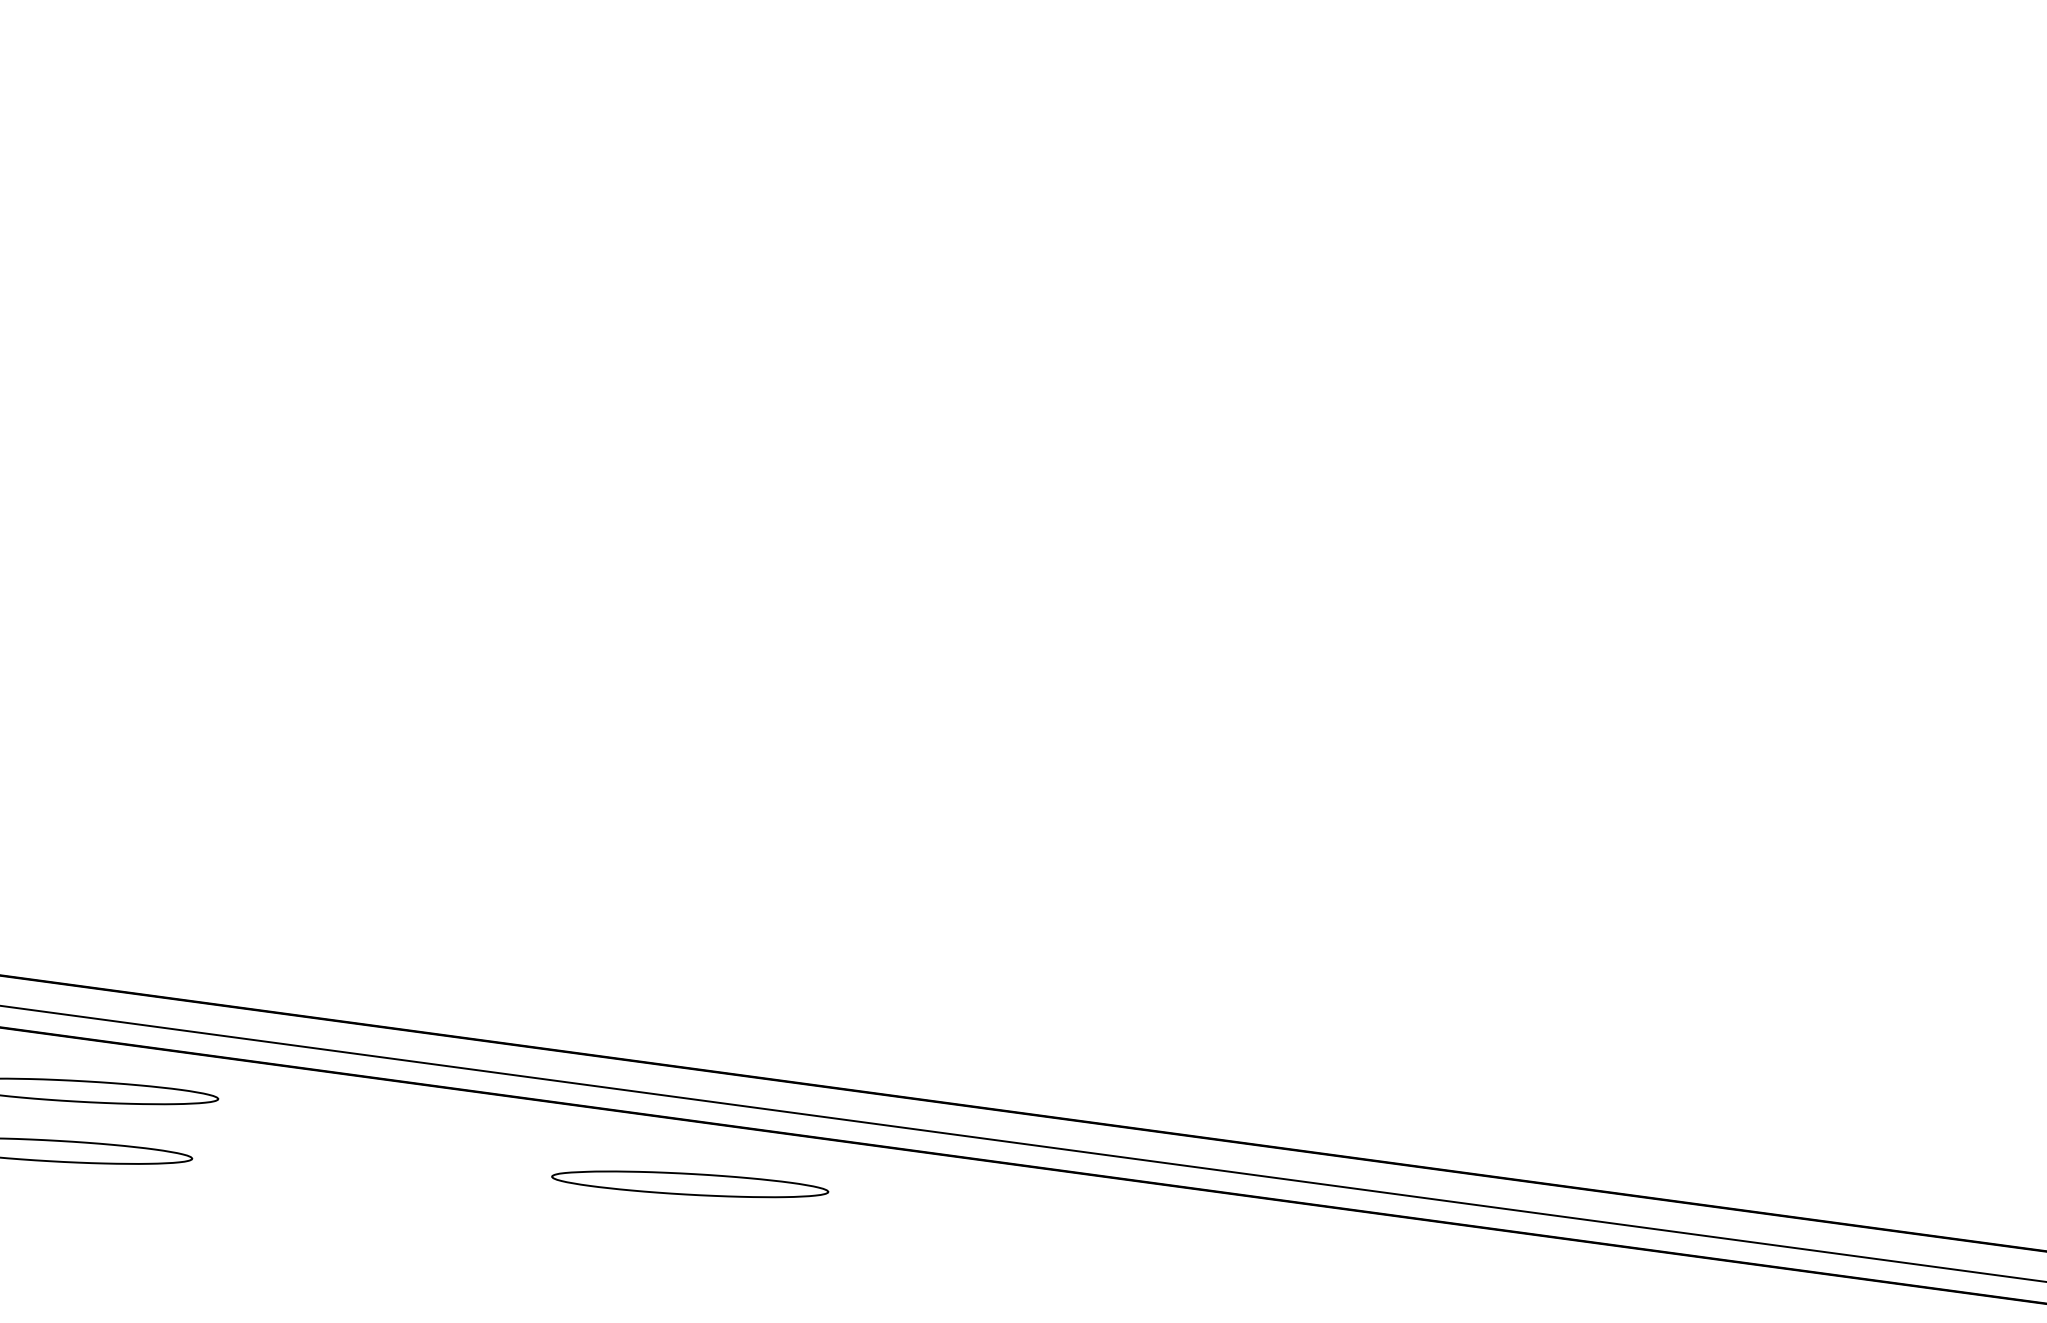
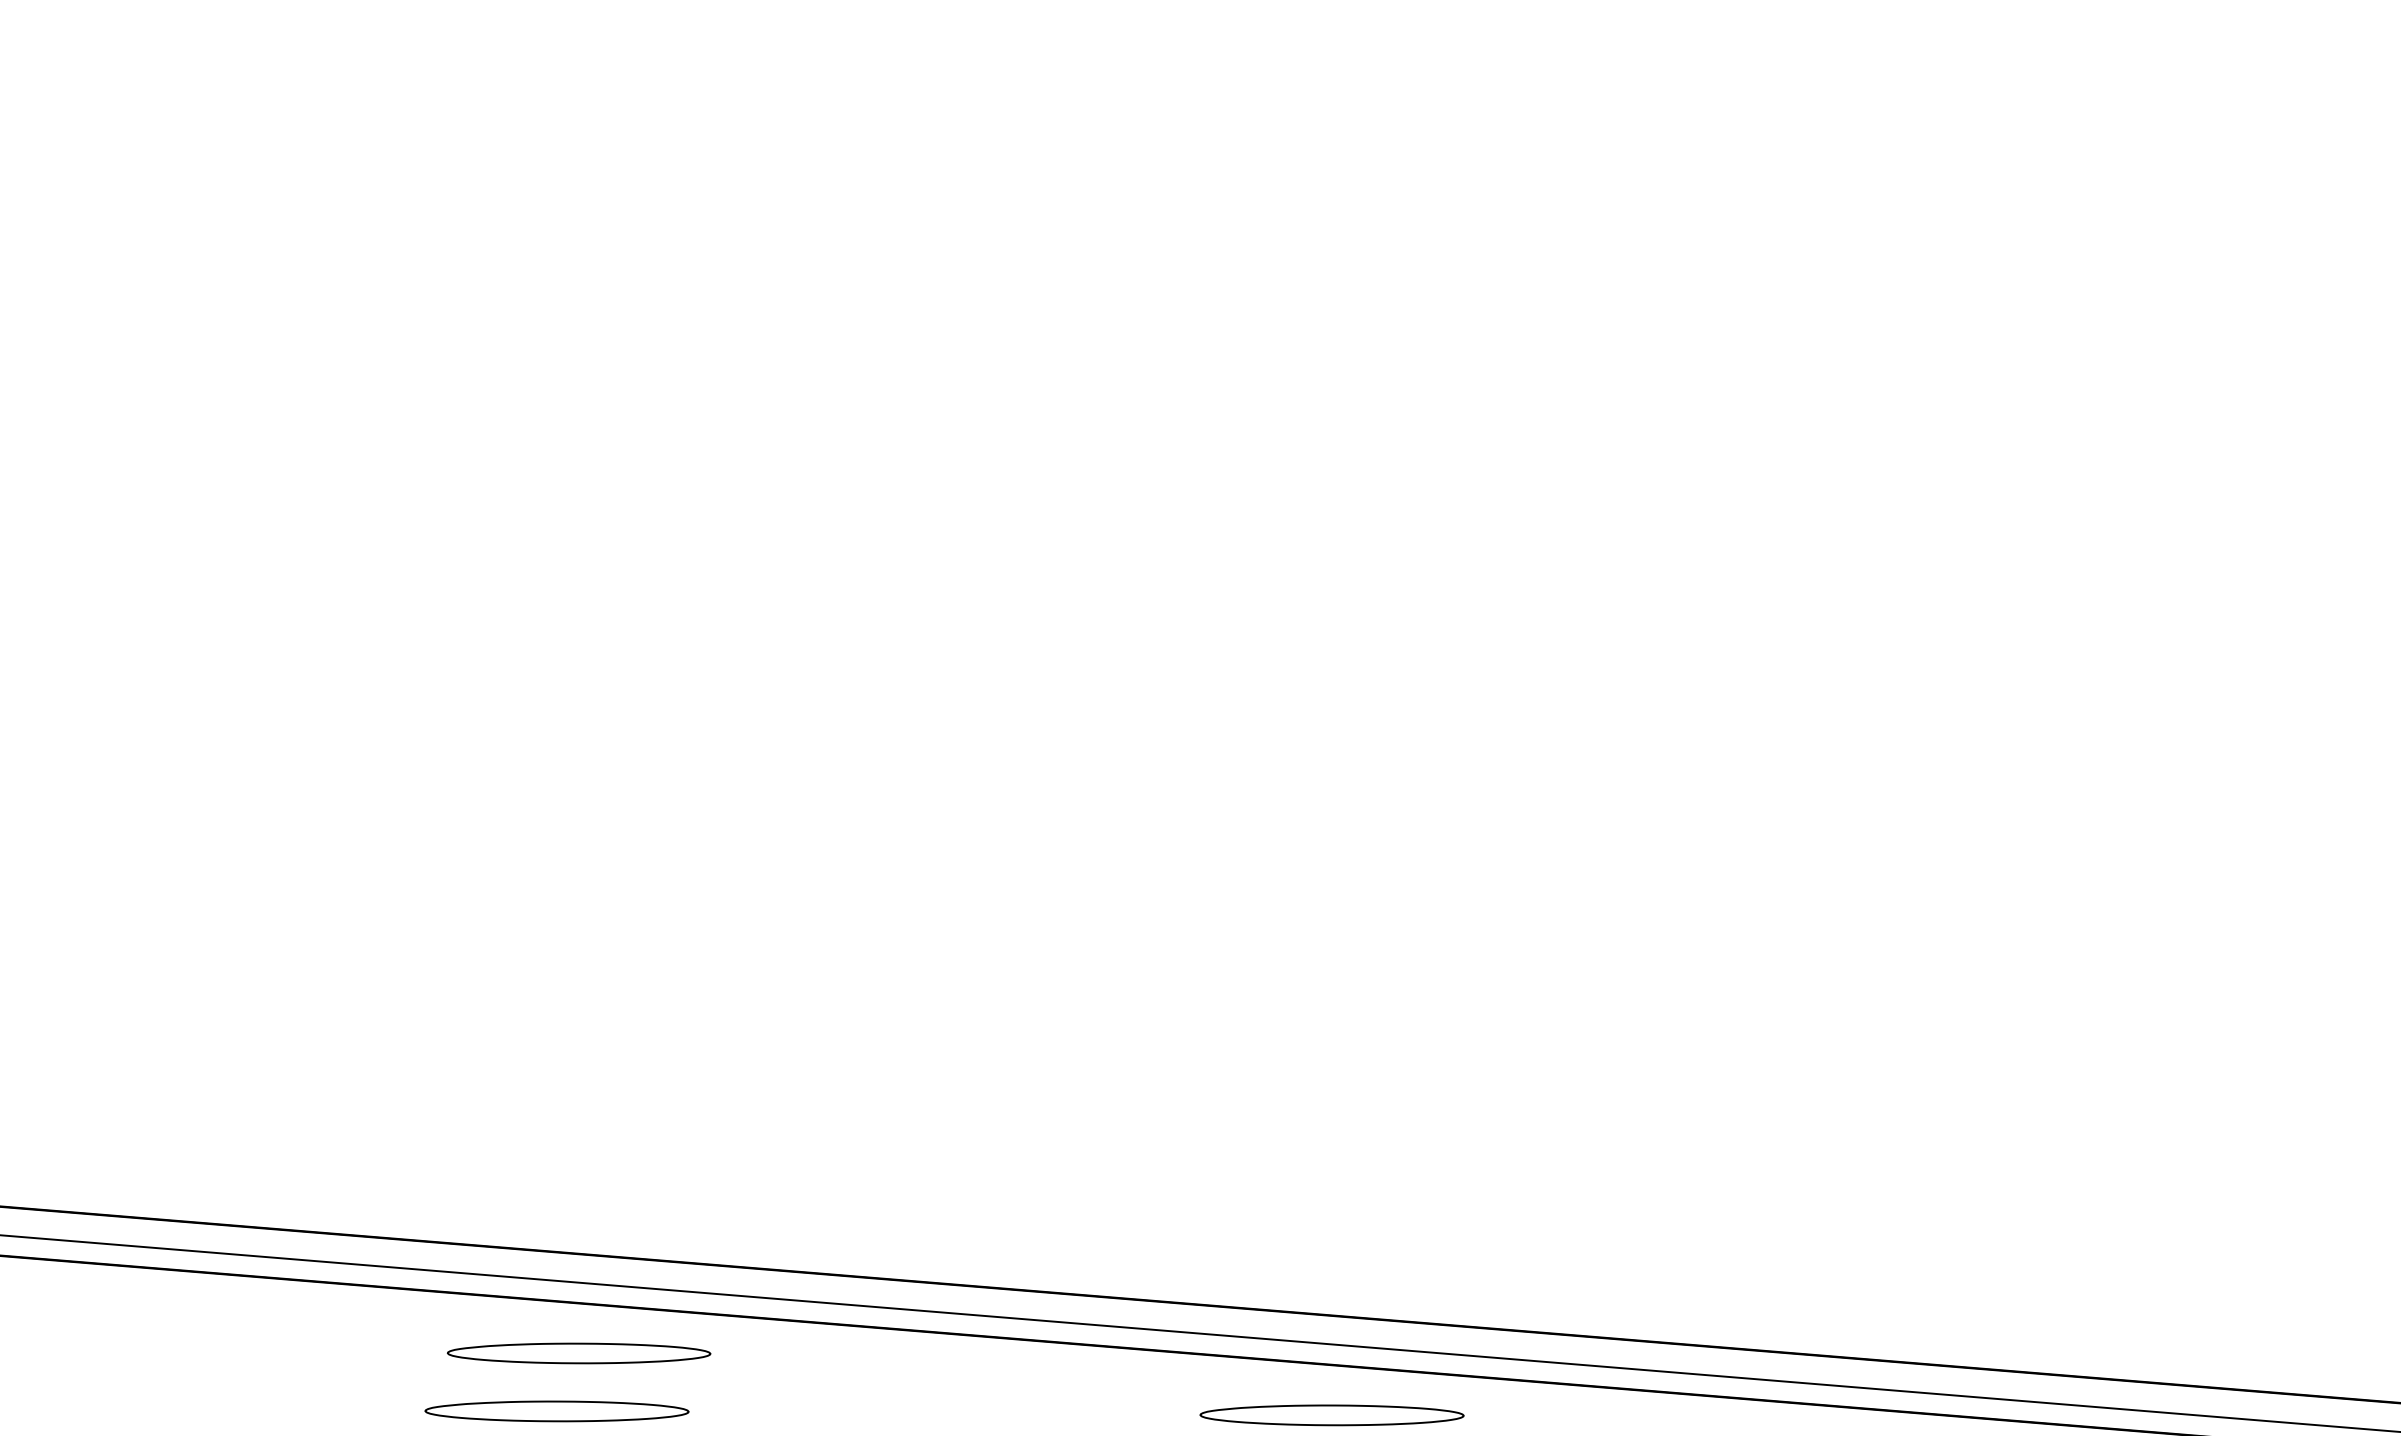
part: (689, 1184) -> (1331, 1415), moved

